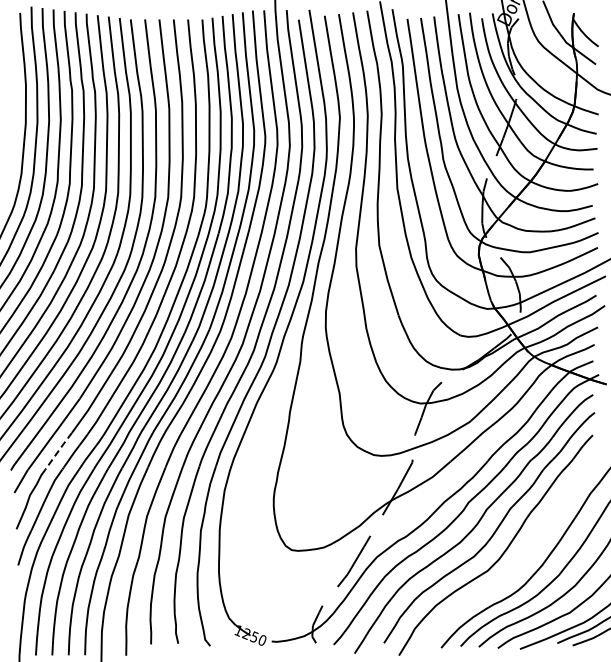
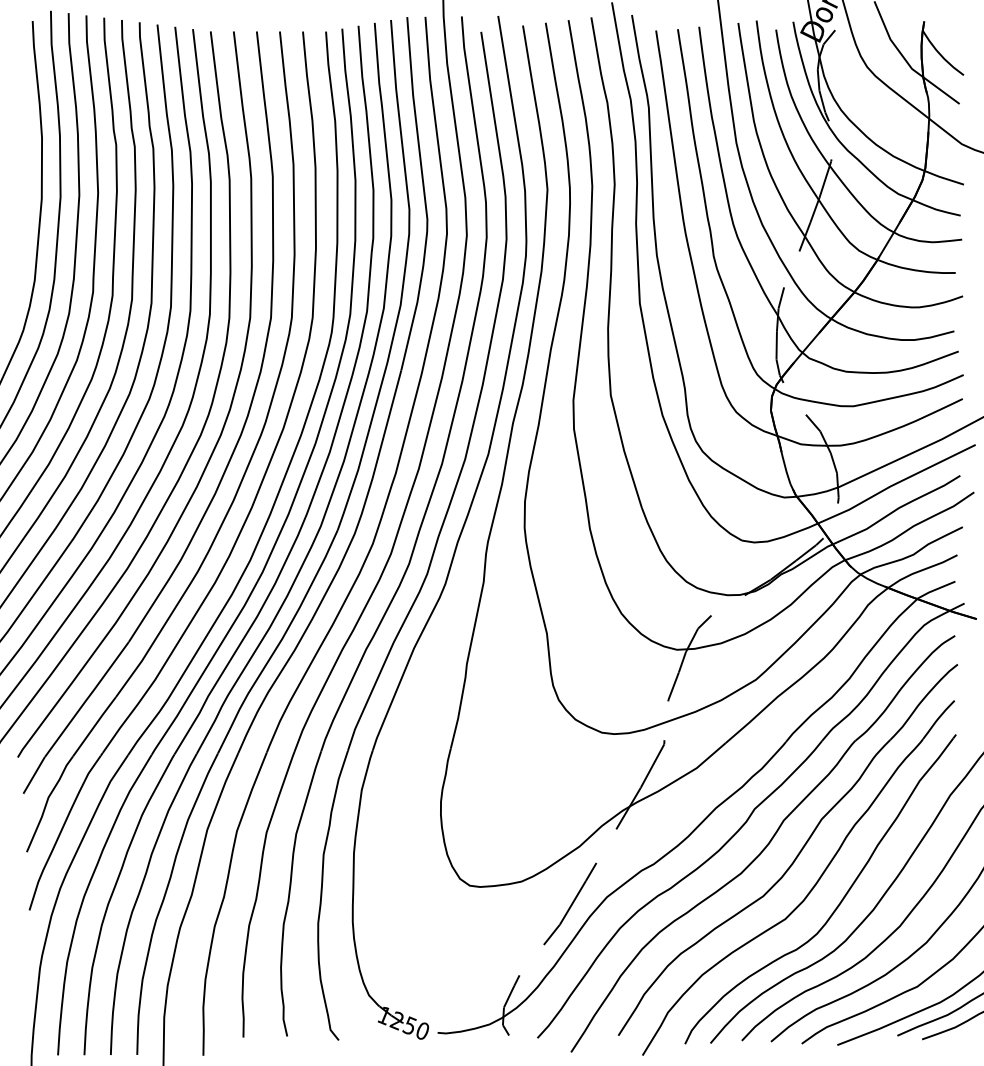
line: (57, 452) -> (92, 728), dashed -> solid
part: (521, 559) -> (839, 900), added

